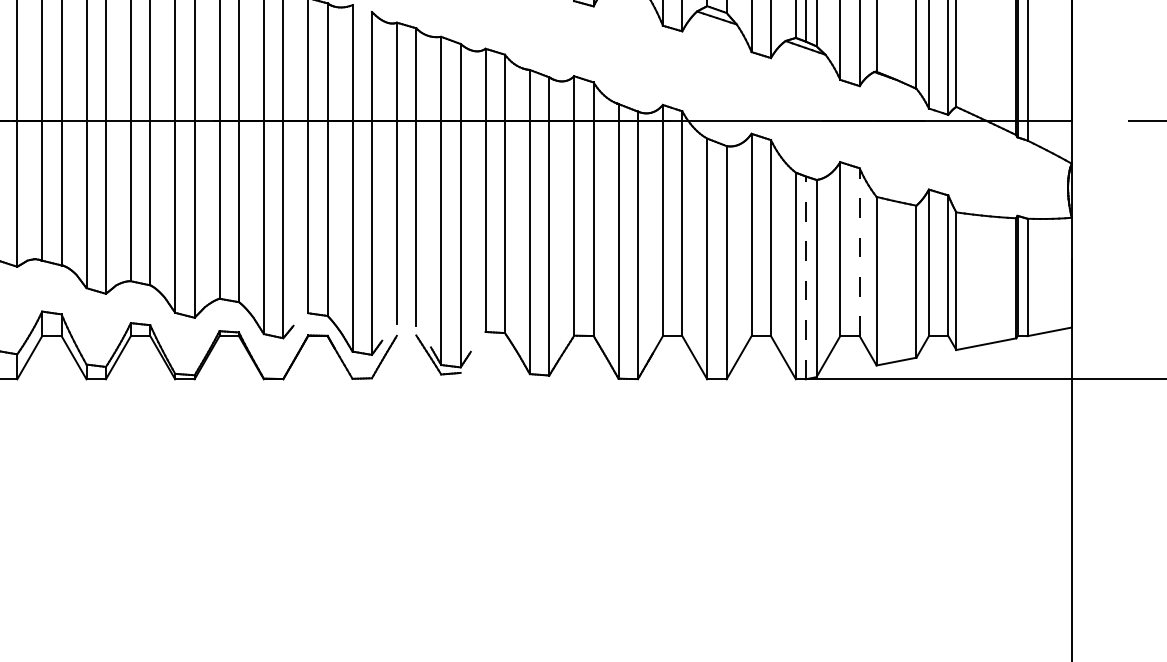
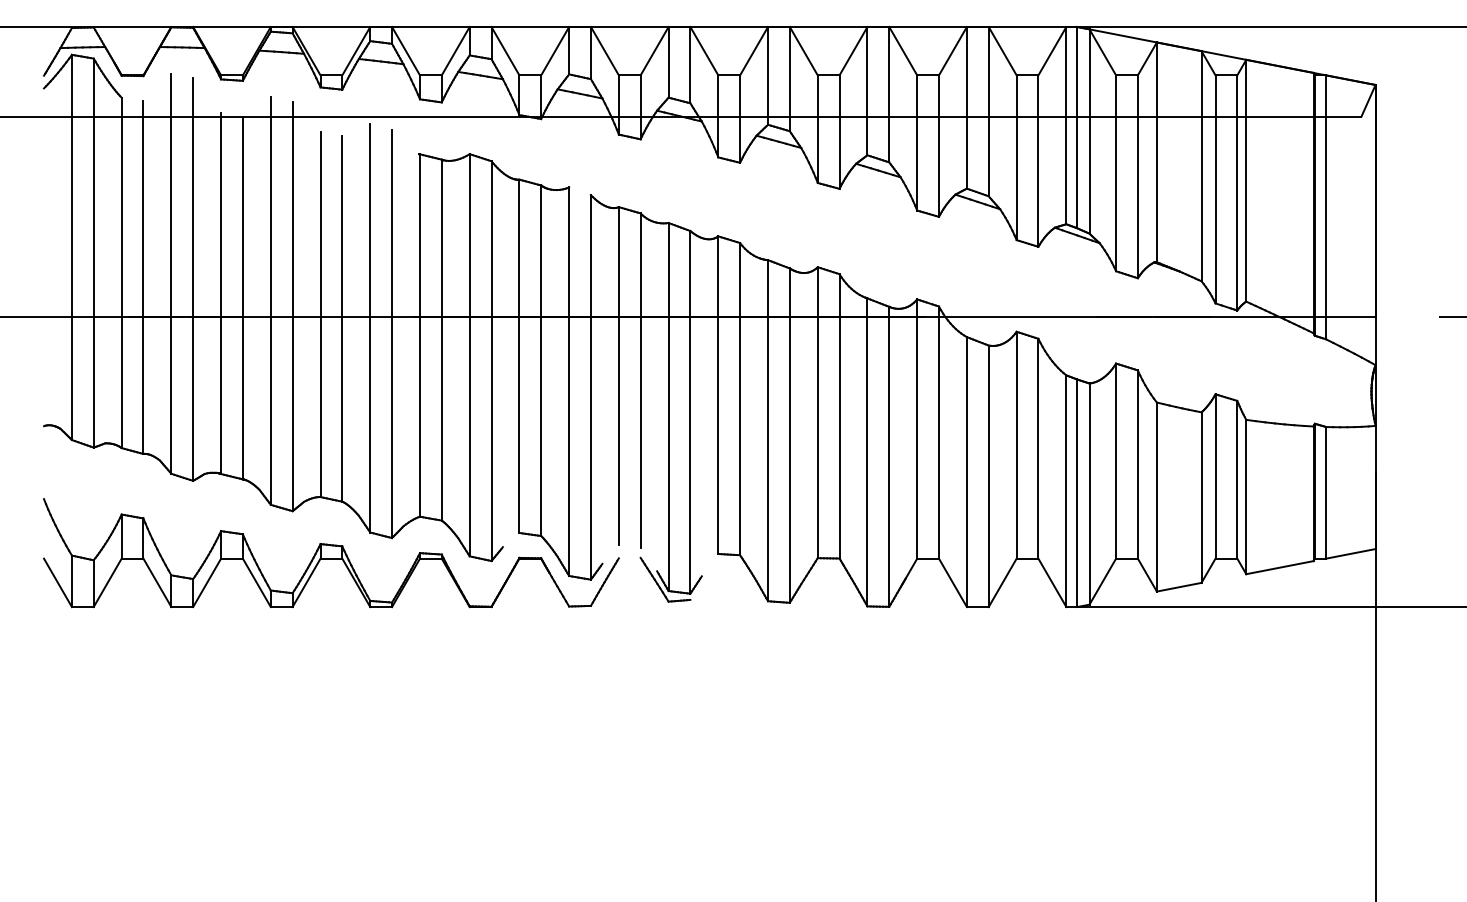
line: (859, 252) -> (1137, 464), dashed -> solid
line: (805, 278) -> (1077, 493), dashed -> solid

